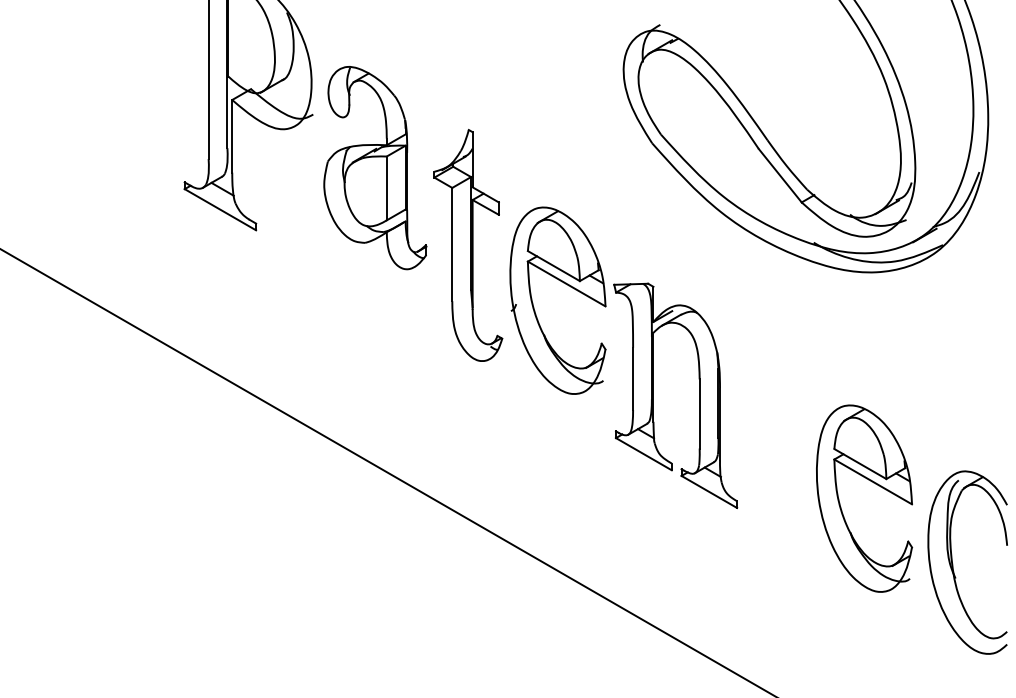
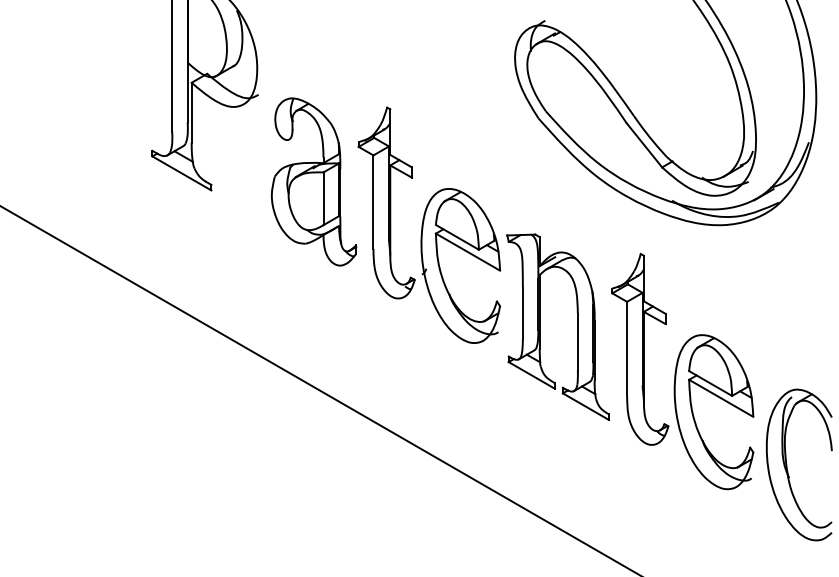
part: (375, 168) -> (314, 182), moved
part: (568, 286) -> (469, 254), moved
part: (775, 422) -> (640, 349), added

